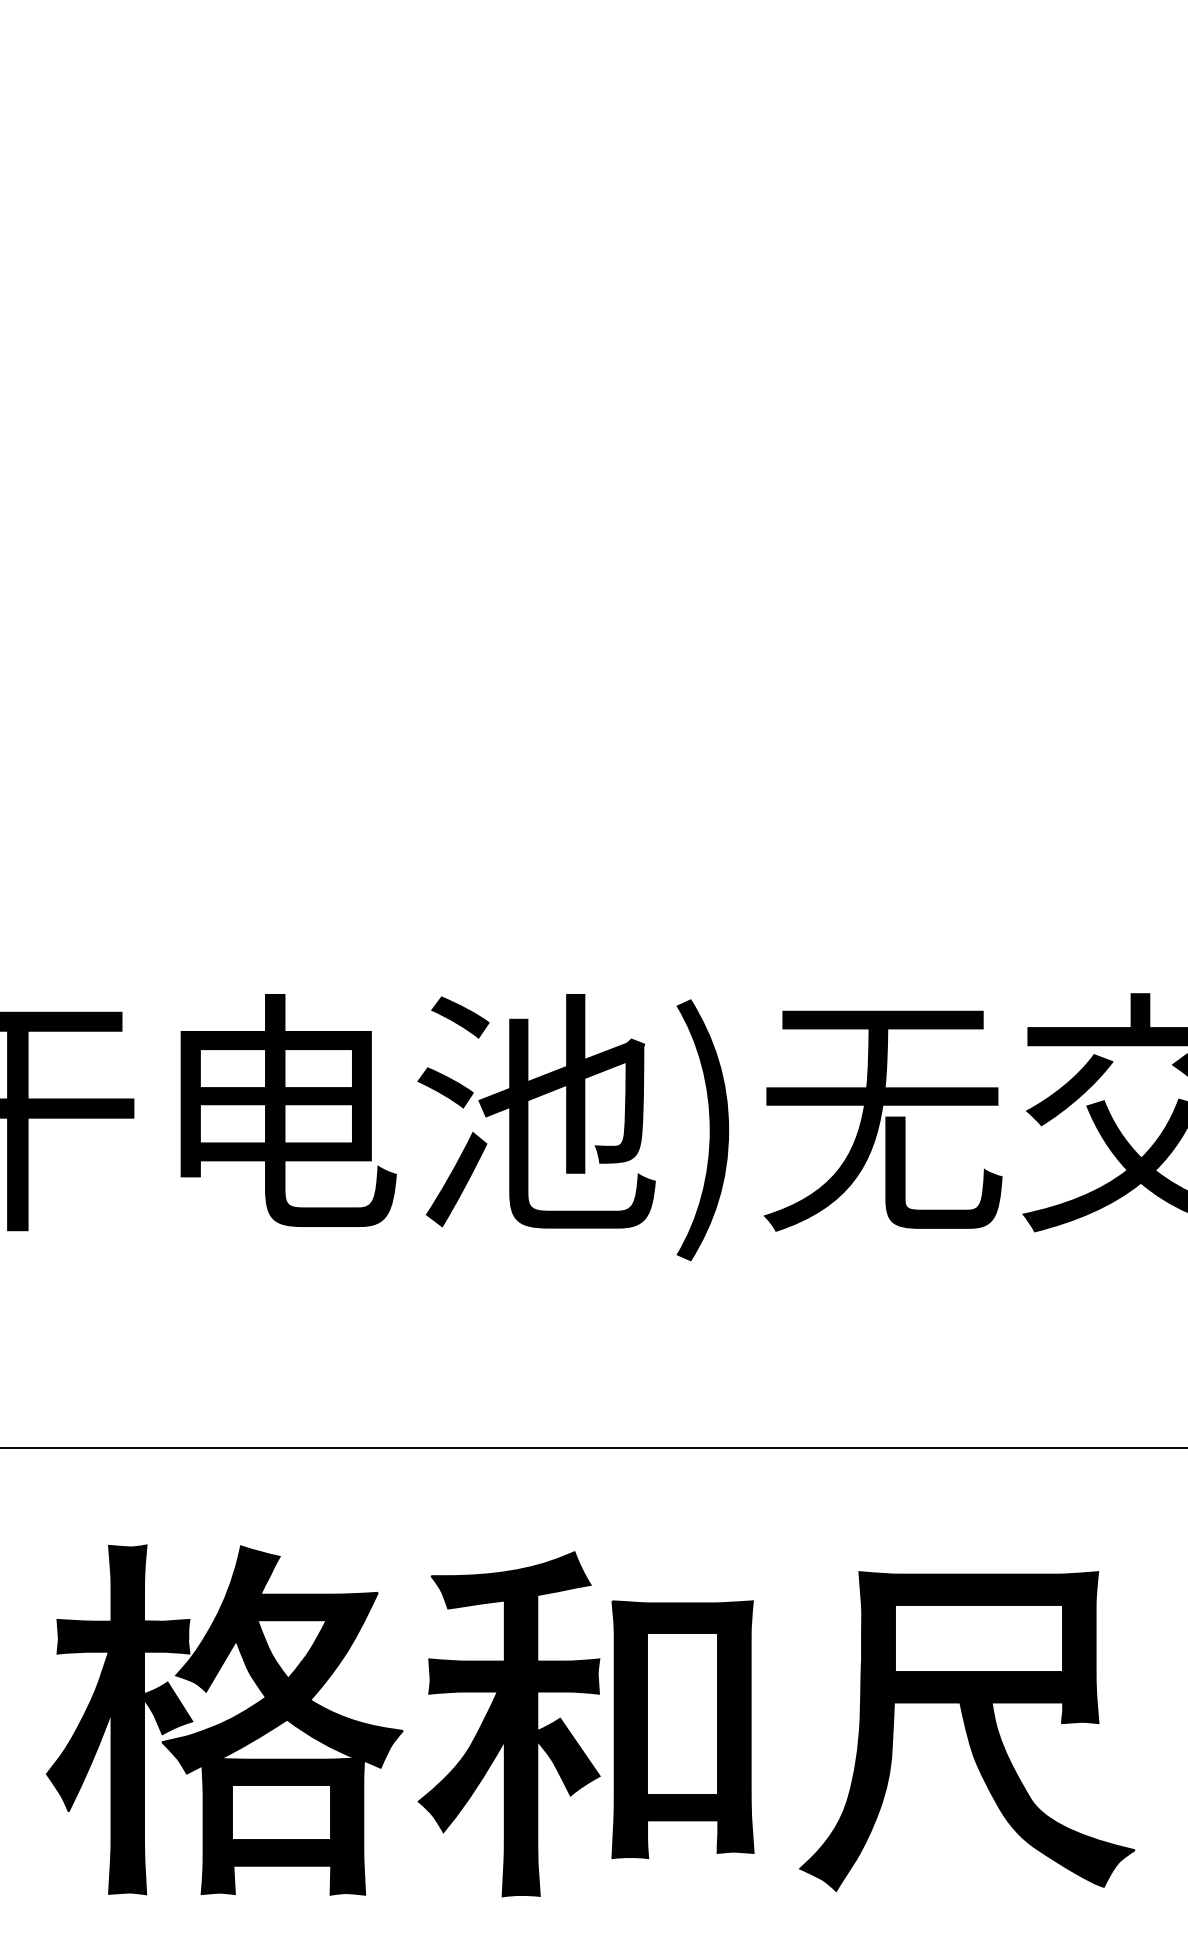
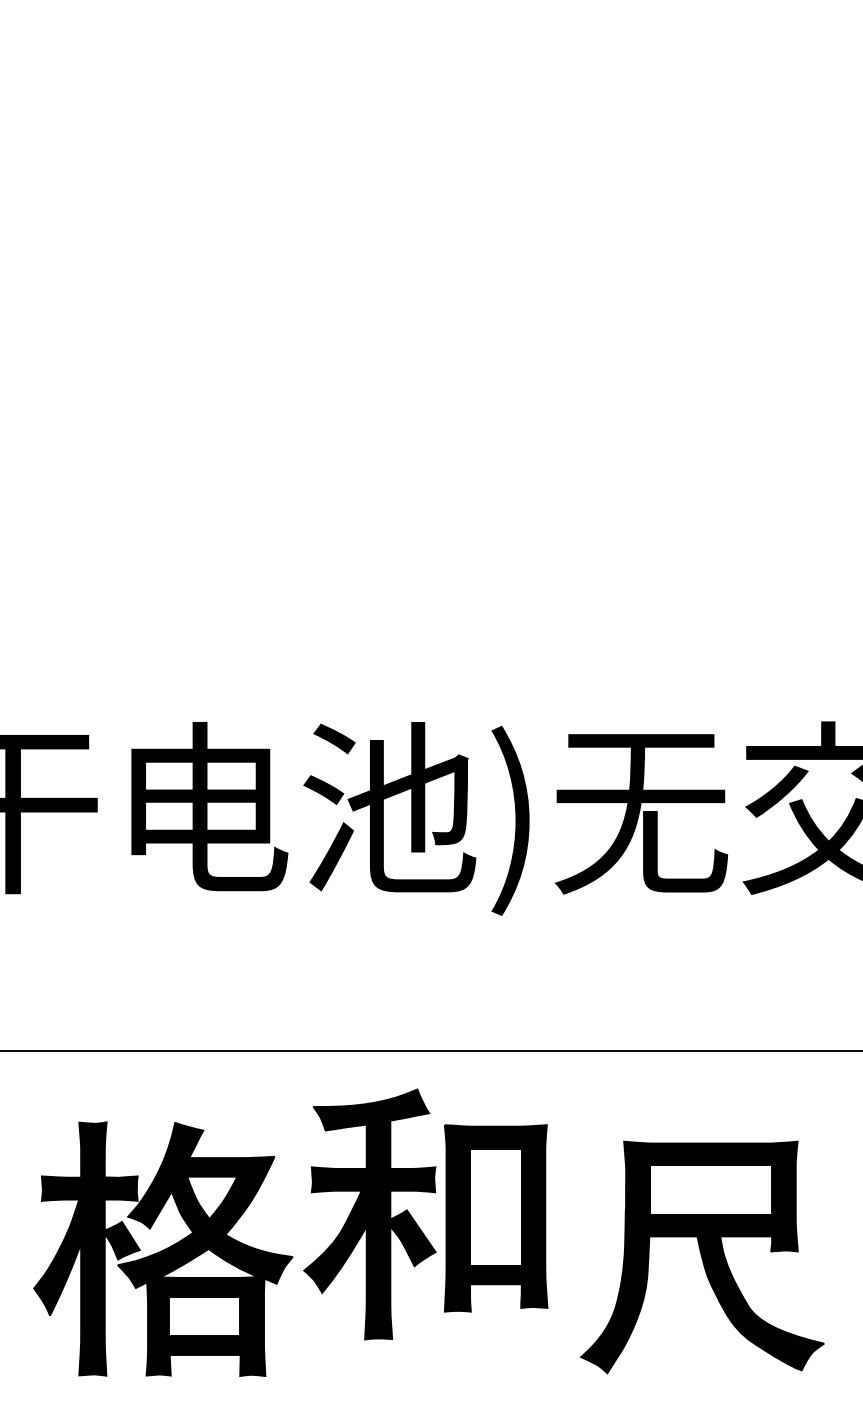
part: (572, 1734) -> (415, 1221), moved

